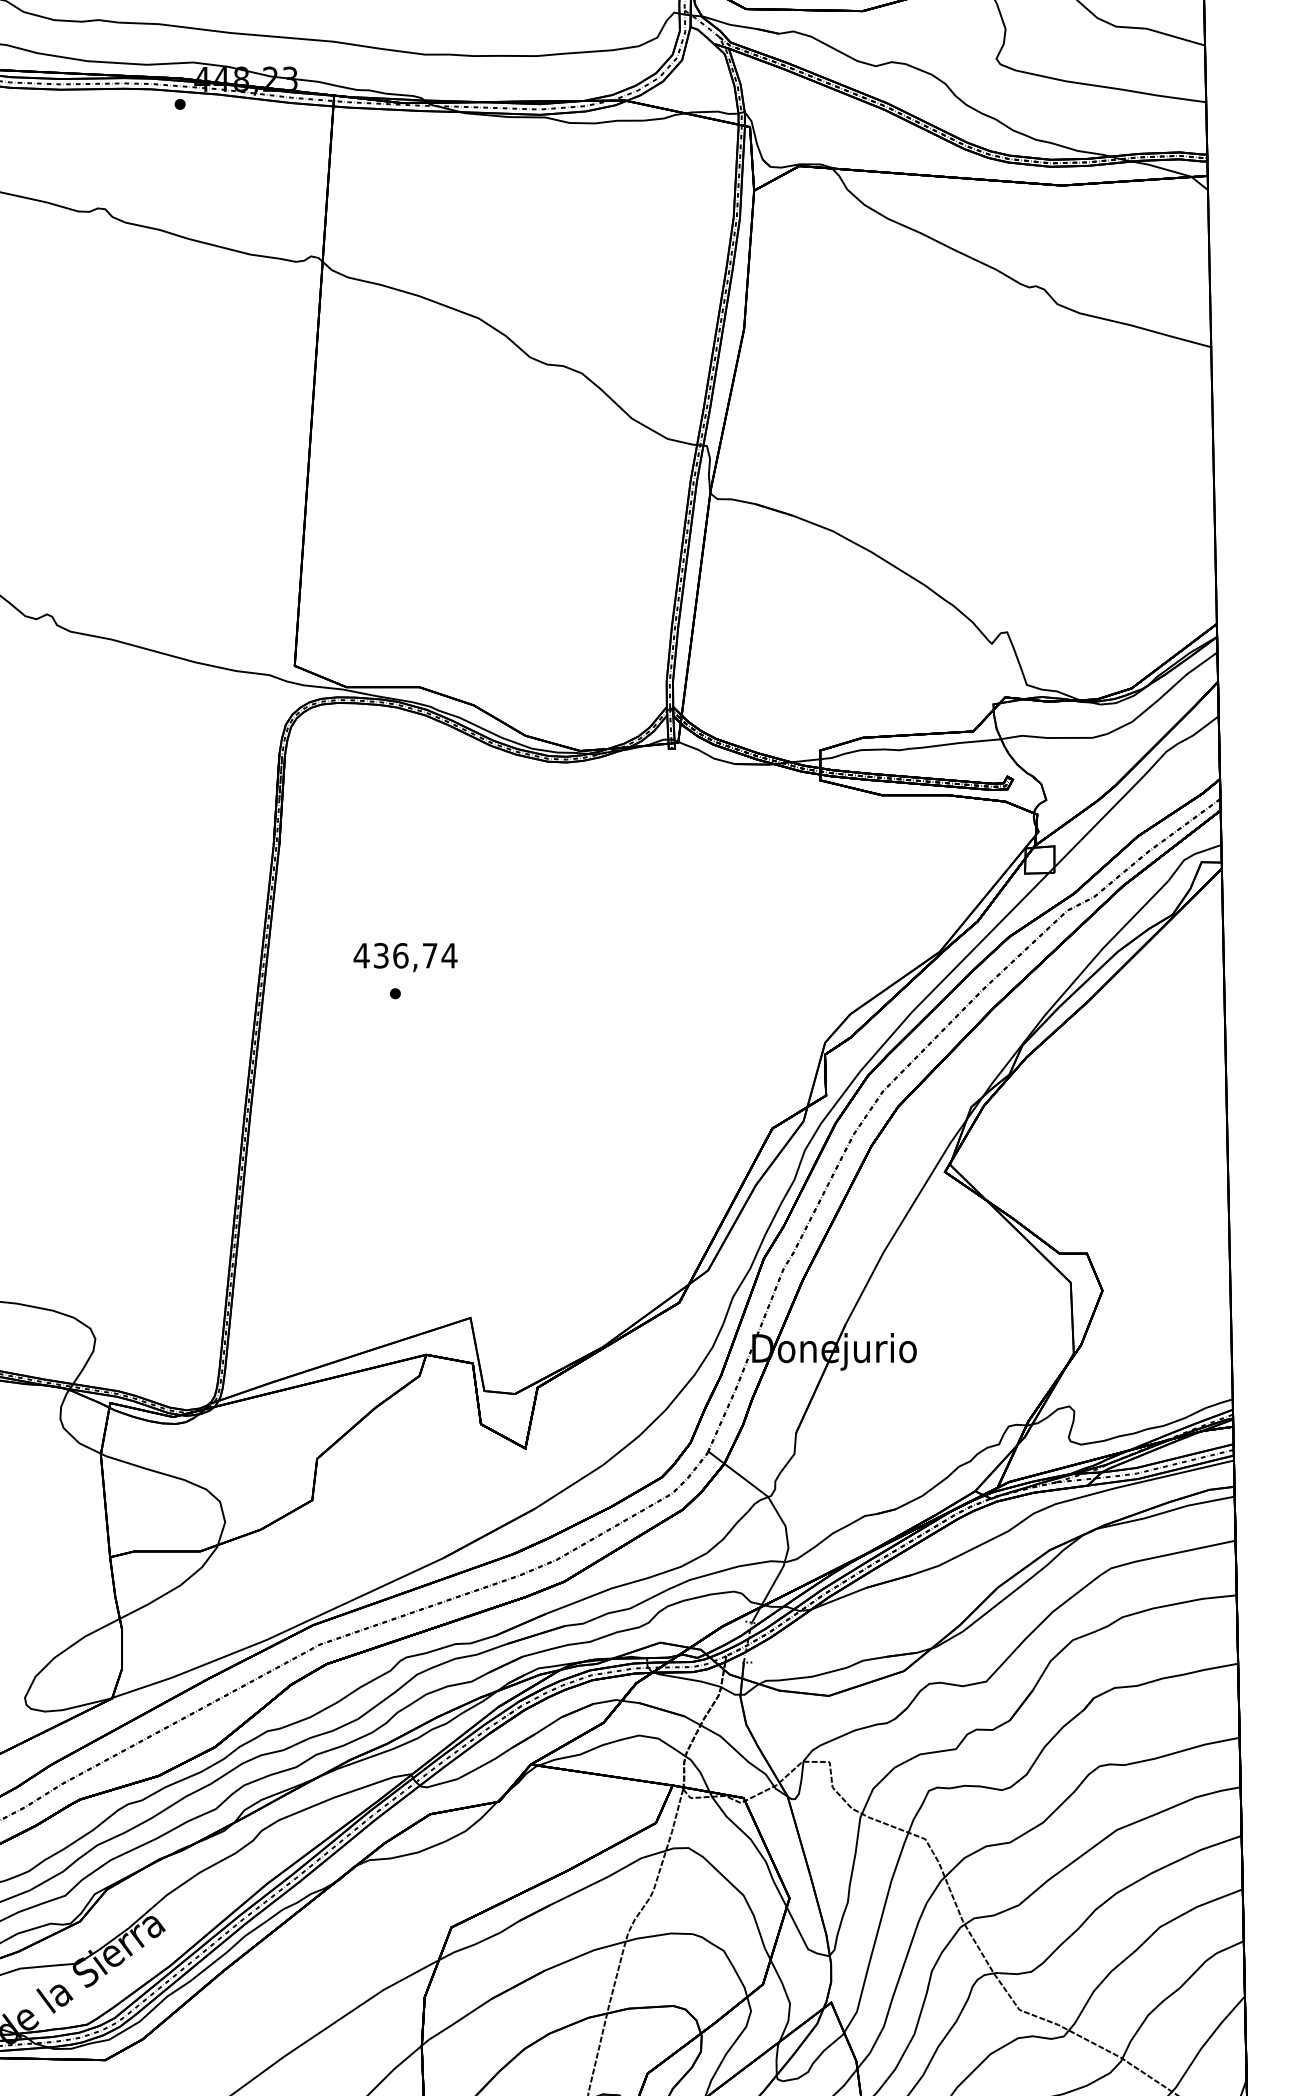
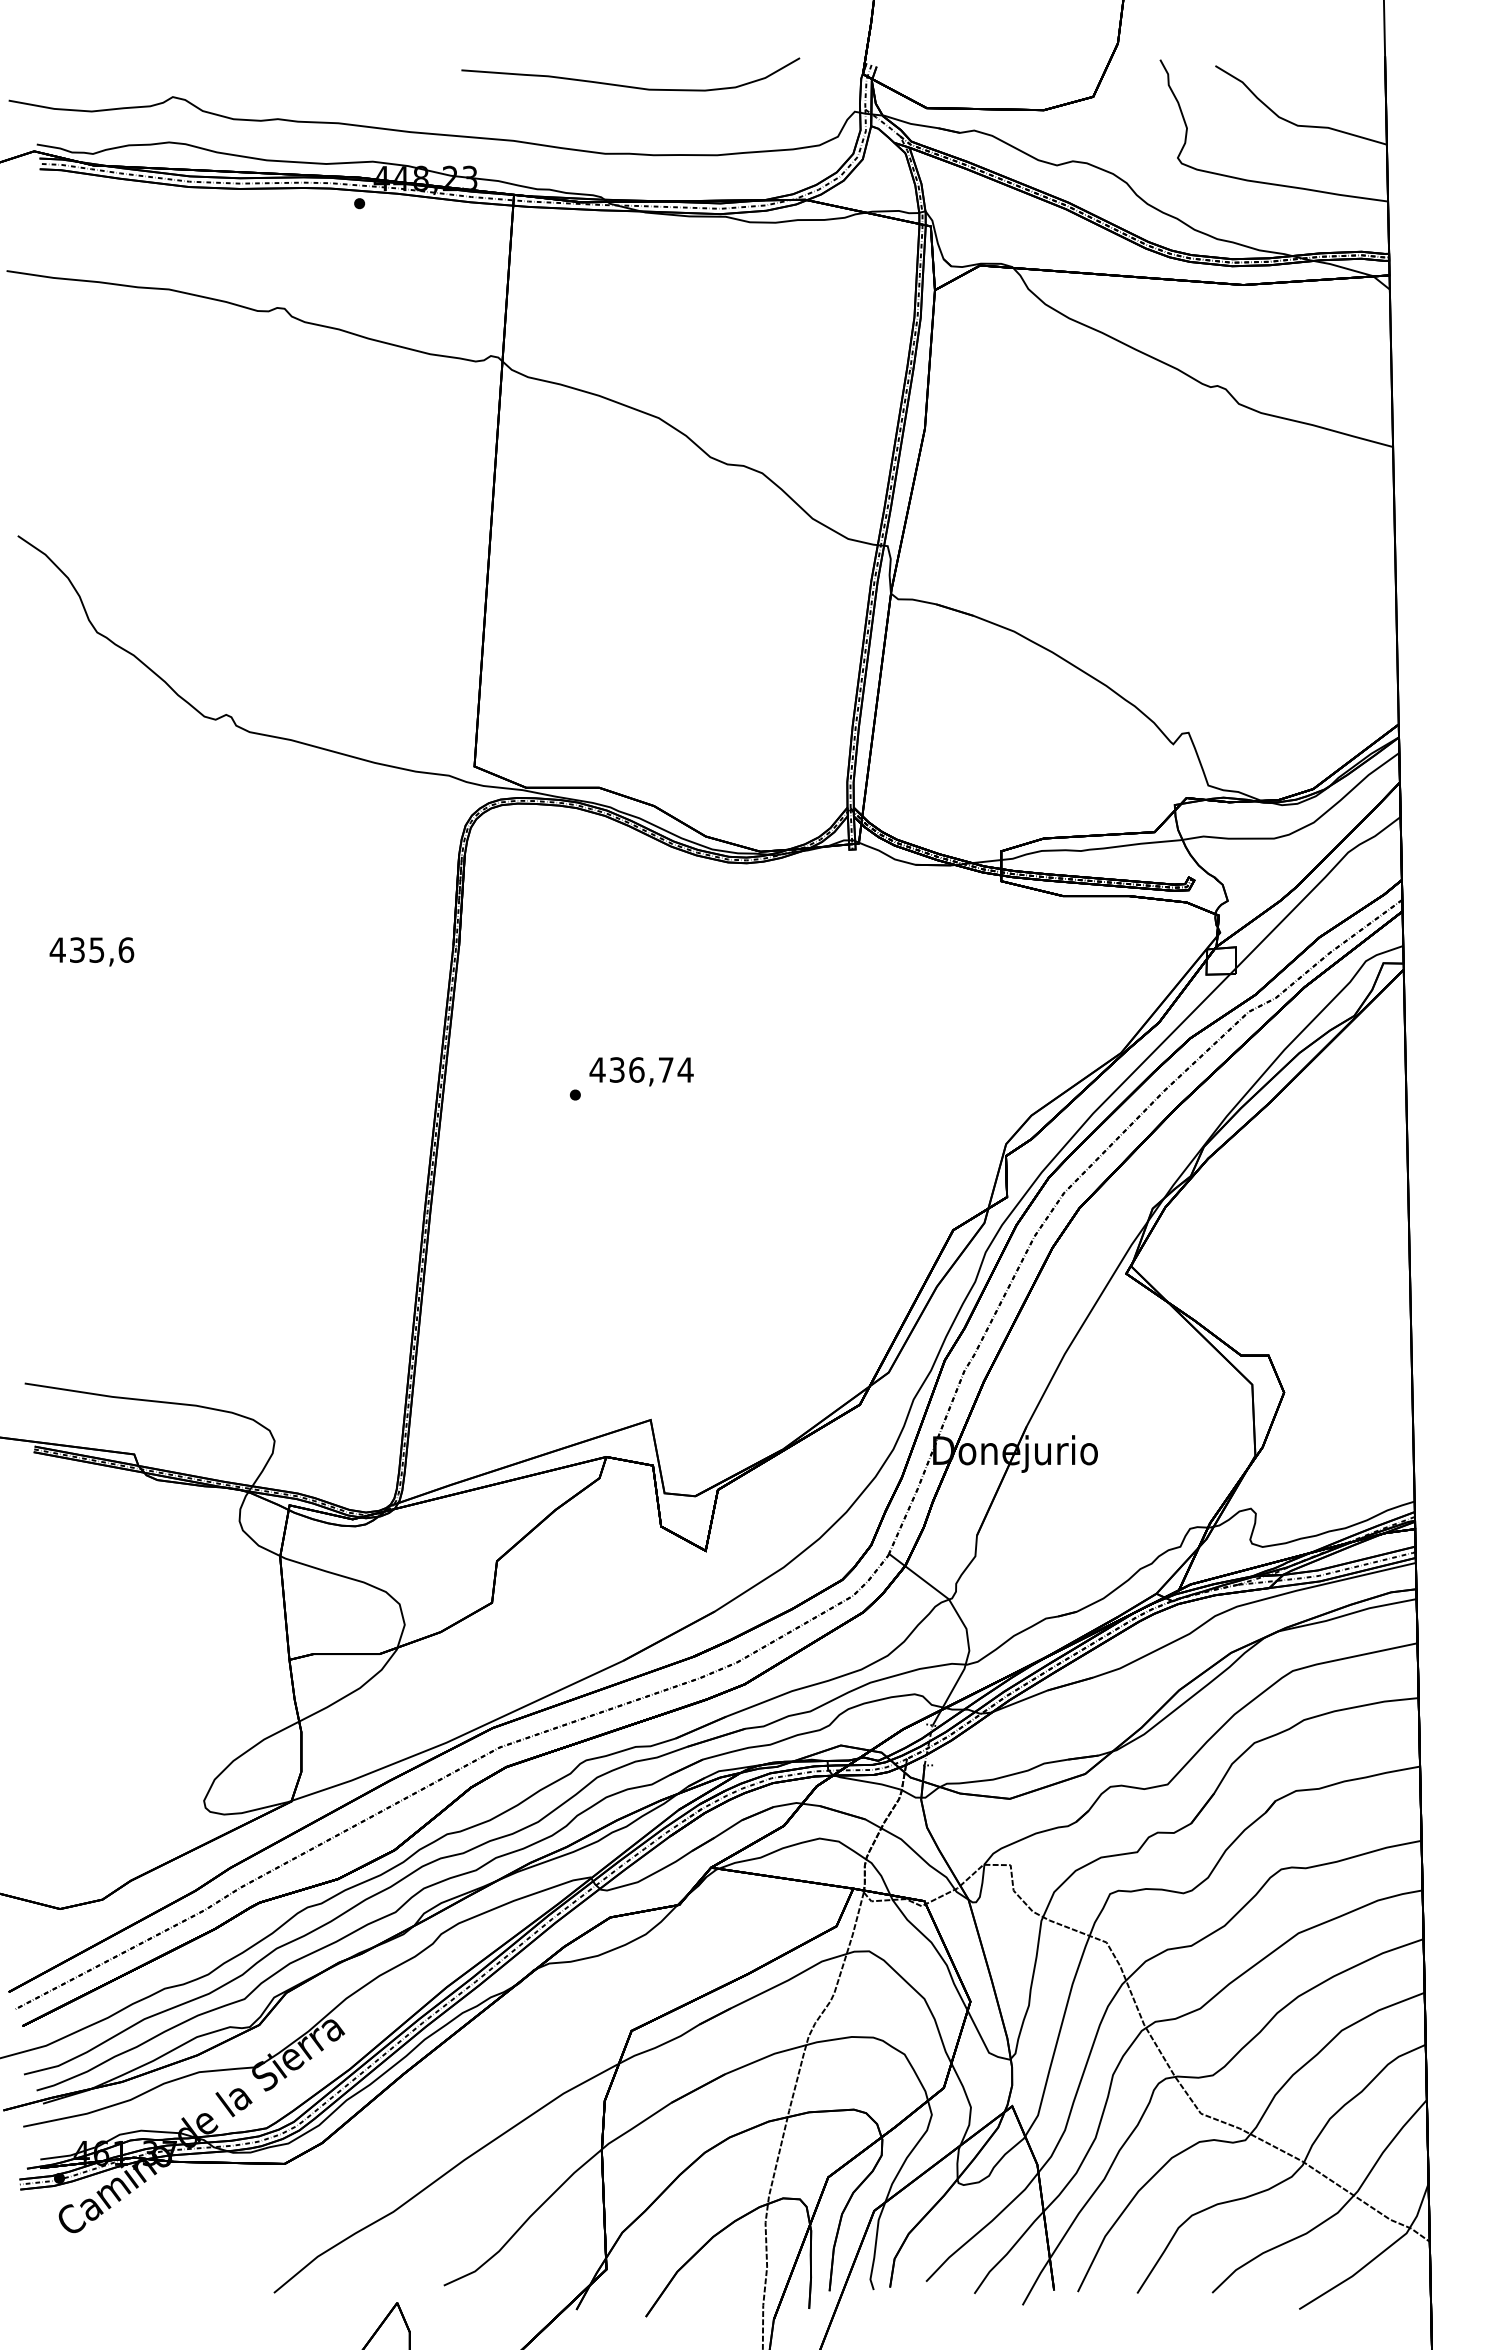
text: (405, 957) -> (641, 1071), moved

